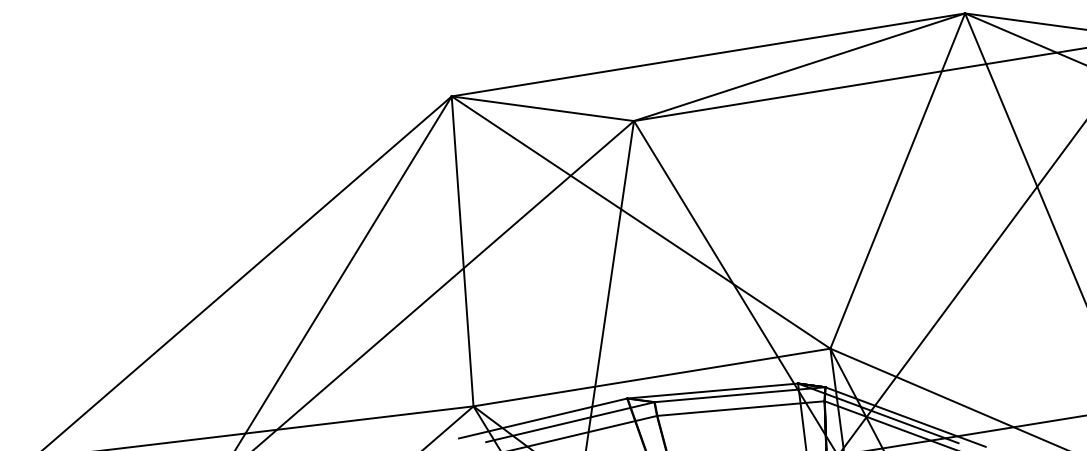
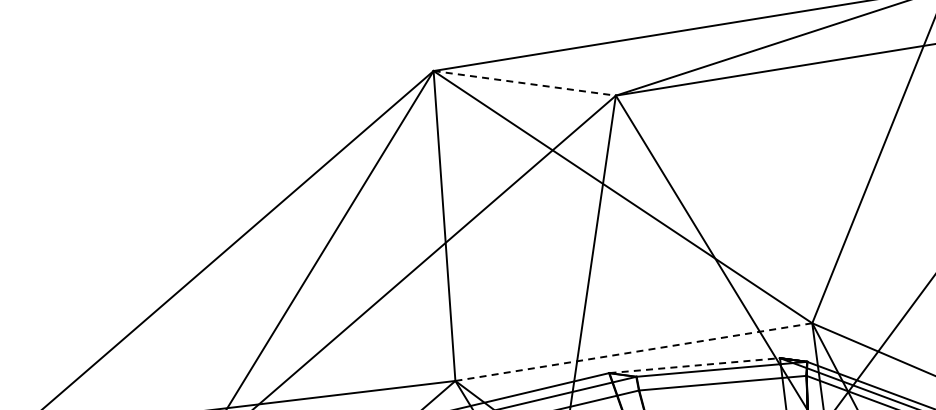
line: (542, 108) -> (524, 83), solid -> dashed
line: (651, 377) -> (633, 352), solid -> dashed
line: (712, 391) -> (694, 366), solid -> dashed

